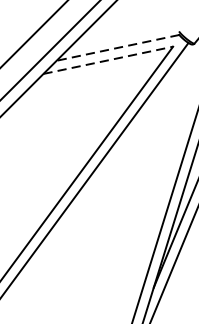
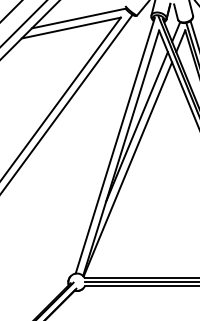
line: (117, 47) -> (78, 18), dashed -> solid
line: (108, 60) -> (71, 28), dashed -> solid

